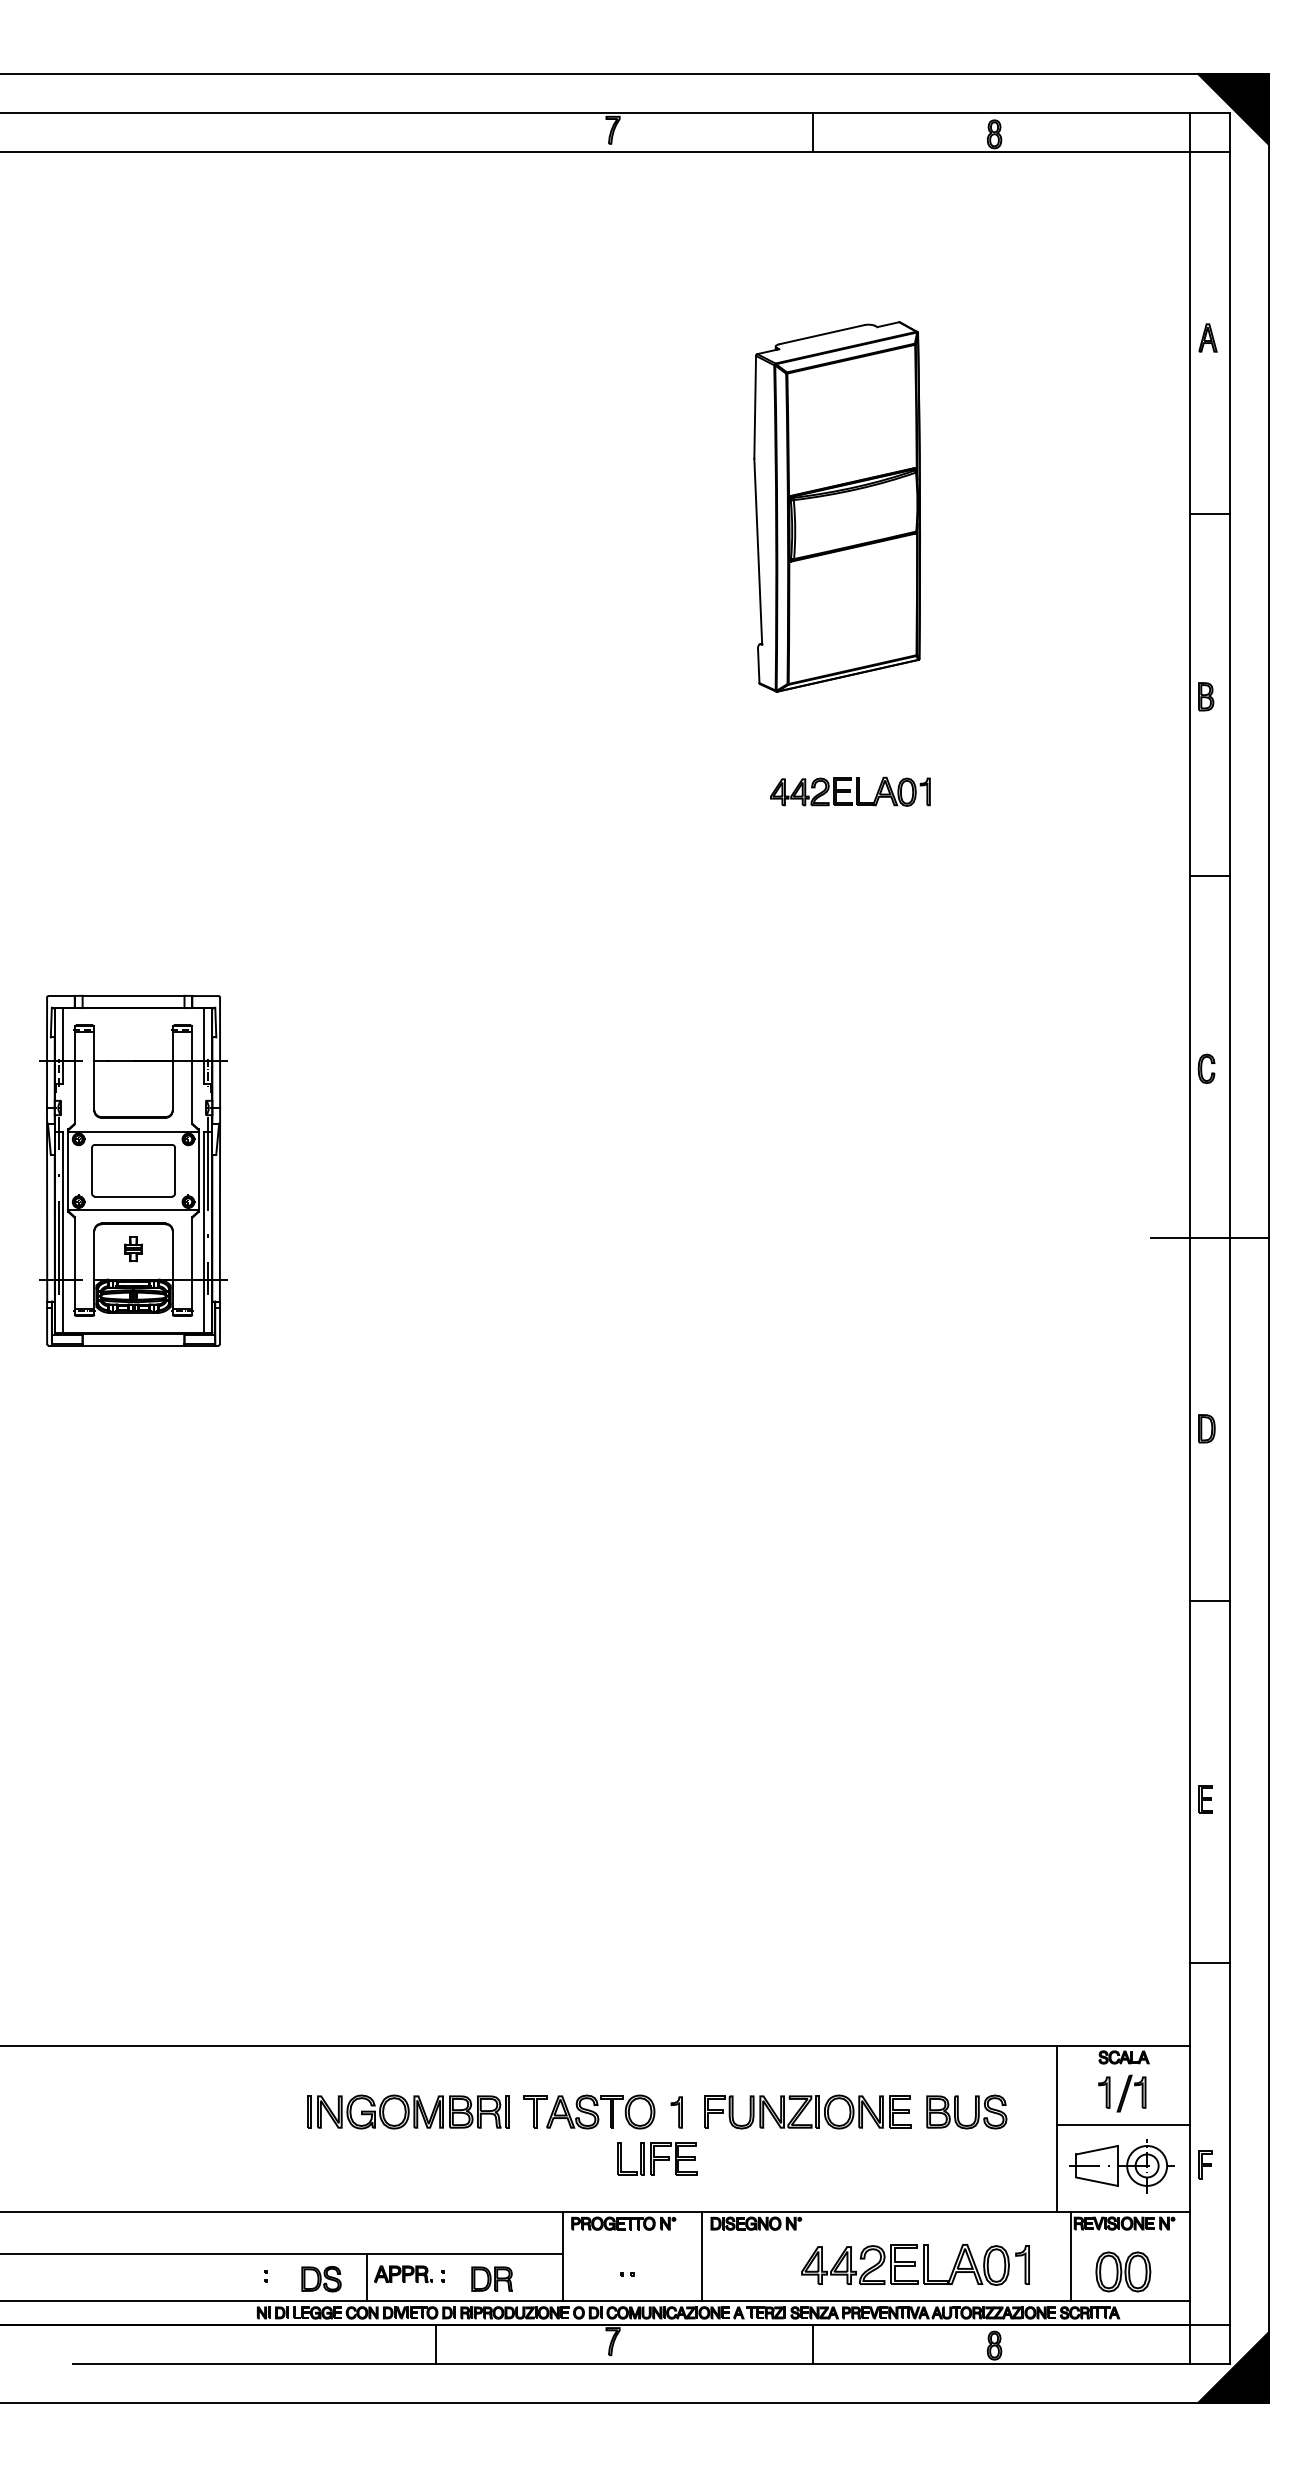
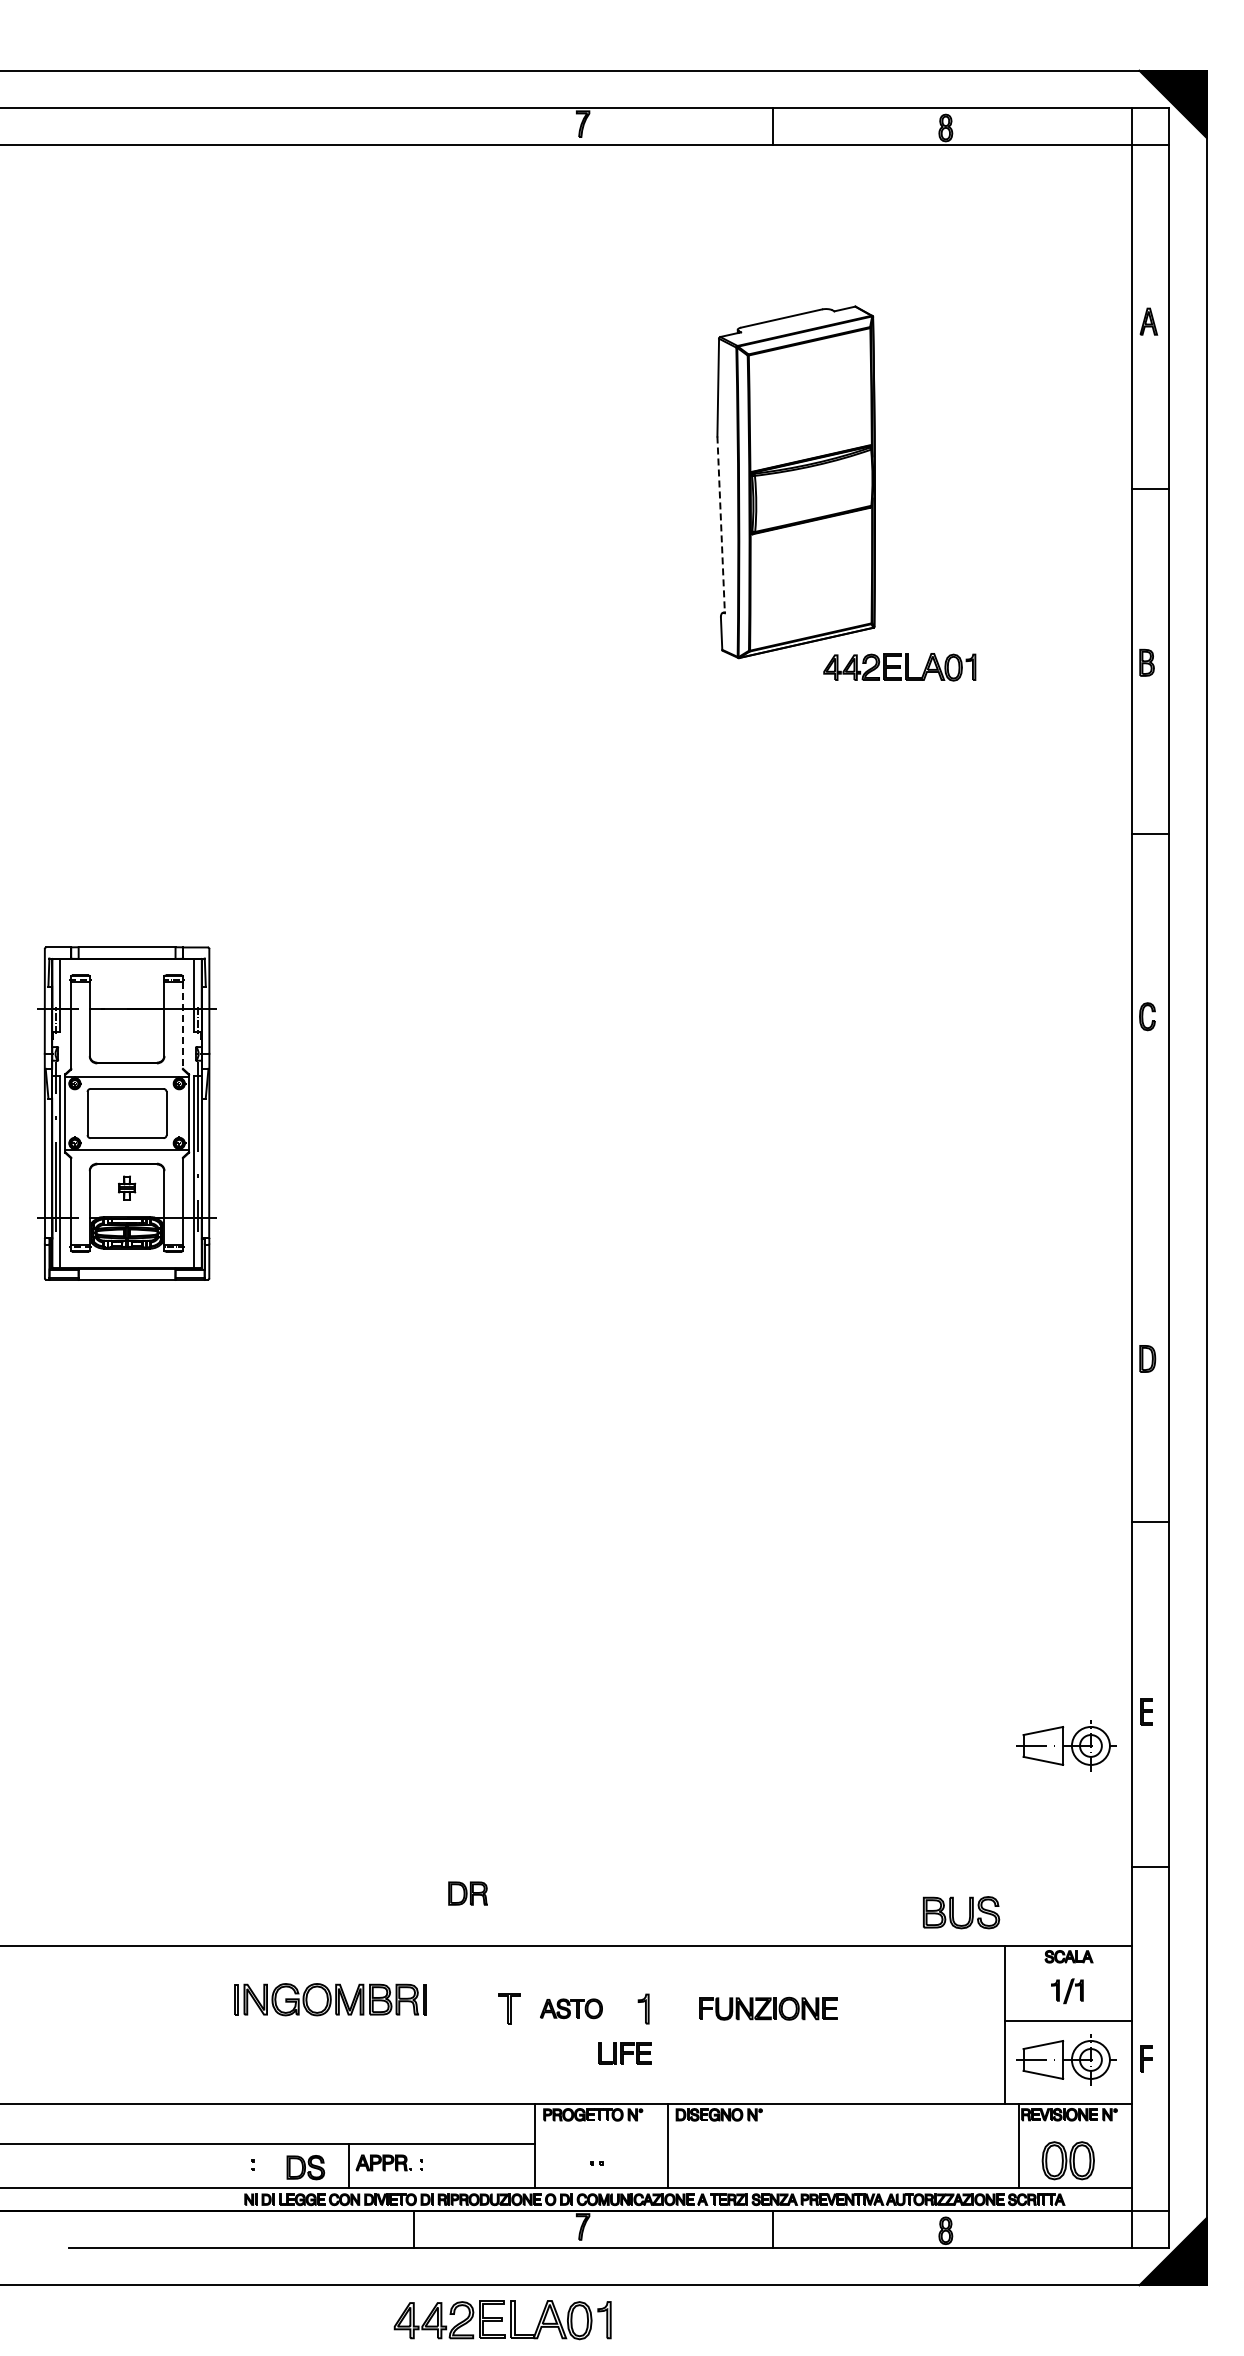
line: (758, 552) -> (721, 525), solid -> dashed
part: (850, 792) -> (899, 667), moved
line: (192, 1078) -> (183, 1025), solid -> dashed
line: (1209, 1239) -> (1150, 1178), removed
part: (1121, 1835) -> (1066, 1745), added
part: (1122, 2093) -> (1067, 1991), size x0.7
part: (408, 2111) -> (330, 1999), moved
part: (600, 2111) -> (571, 2008), size x0.6
part: (808, 2111) -> (768, 2008), size x0.7
part: (958, 2111) -> (953, 1912), moved
part: (657, 2159) -> (625, 2053), size x0.7
part: (915, 2265) -> (502, 2320), moved
part: (491, 2279) -> (467, 1893), moved

